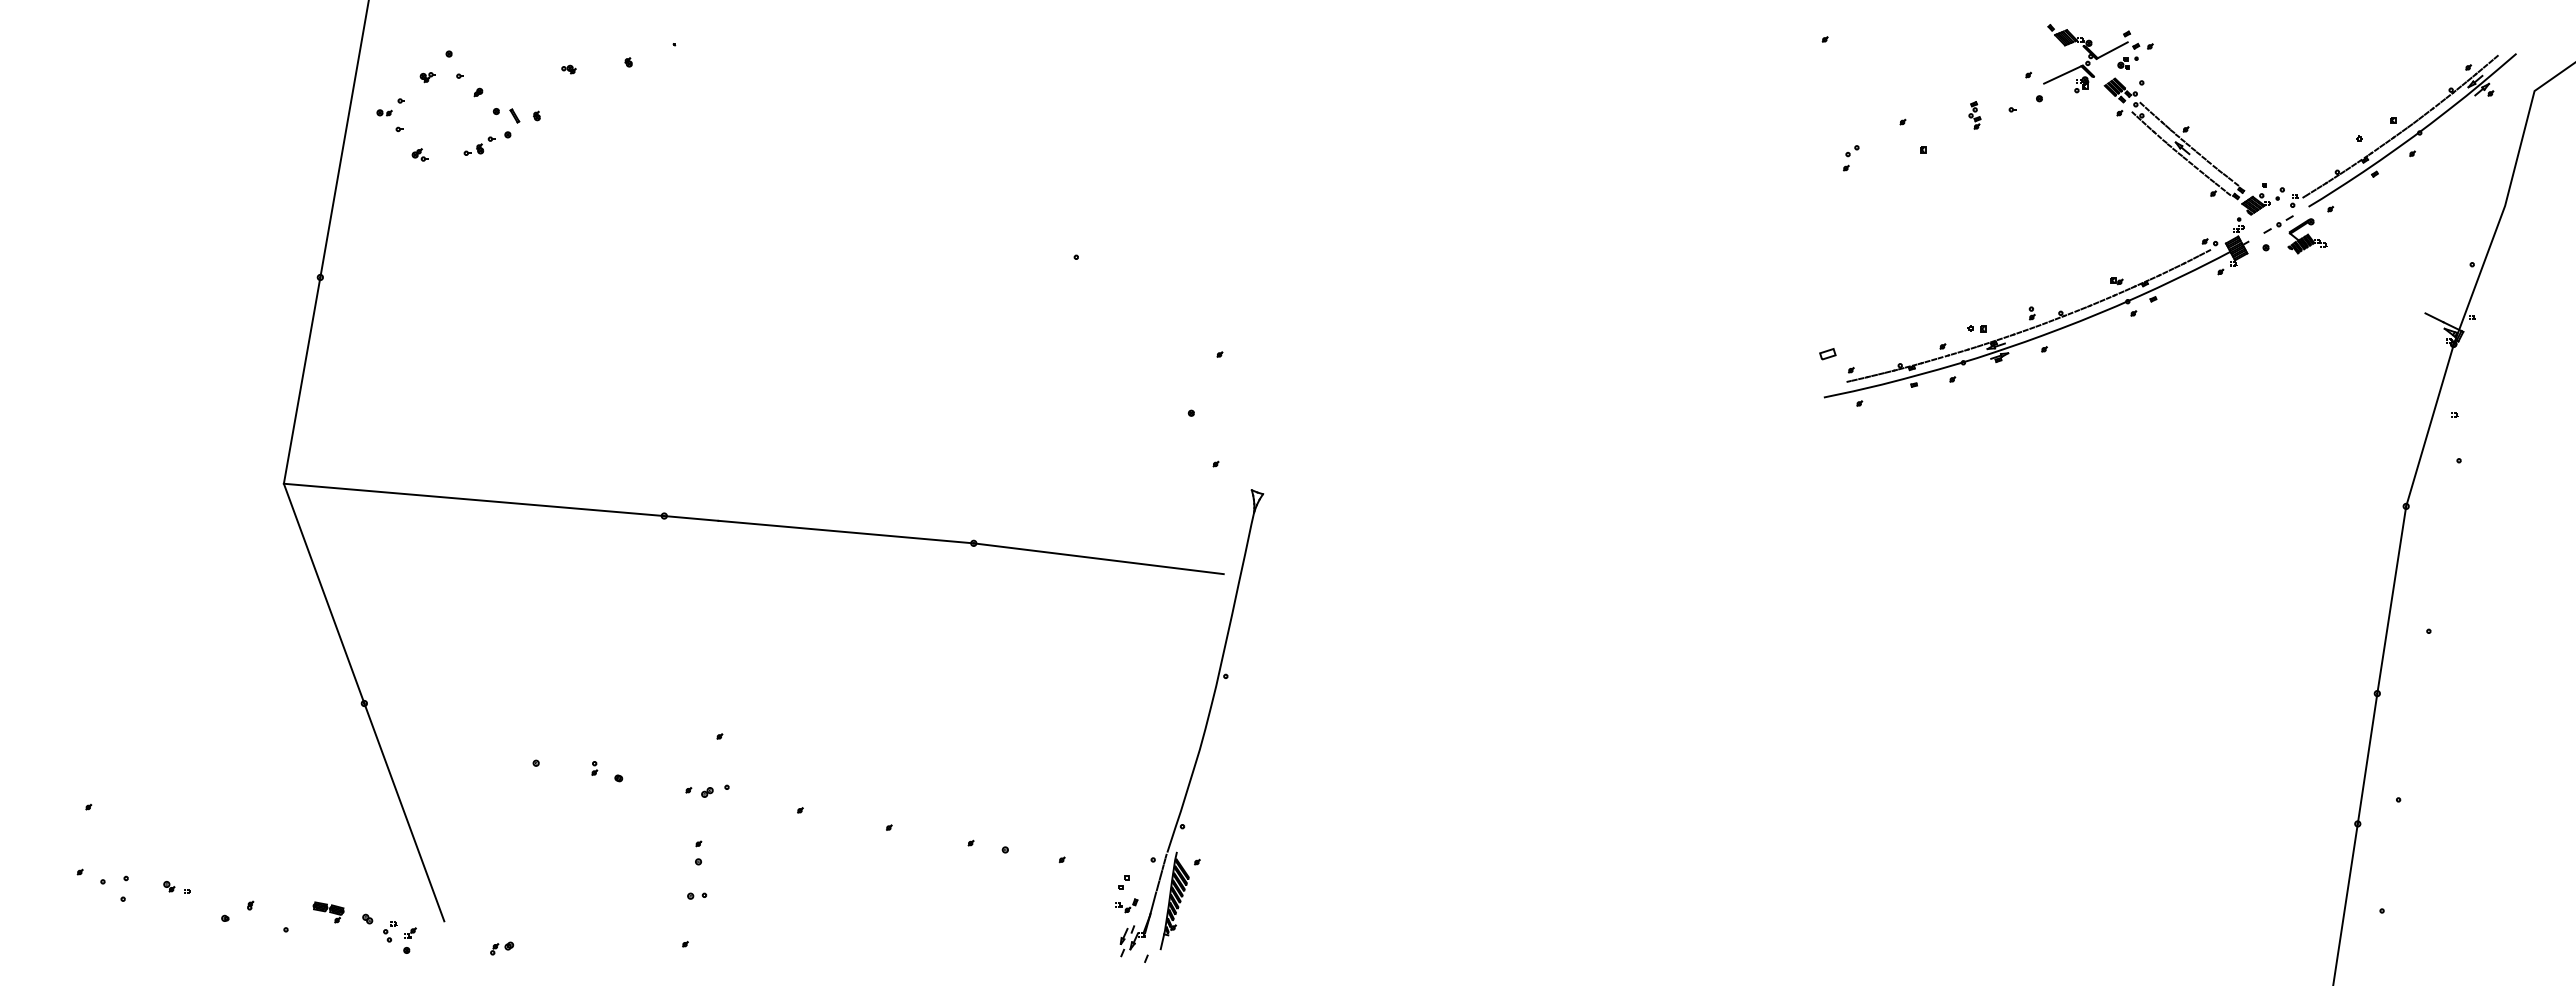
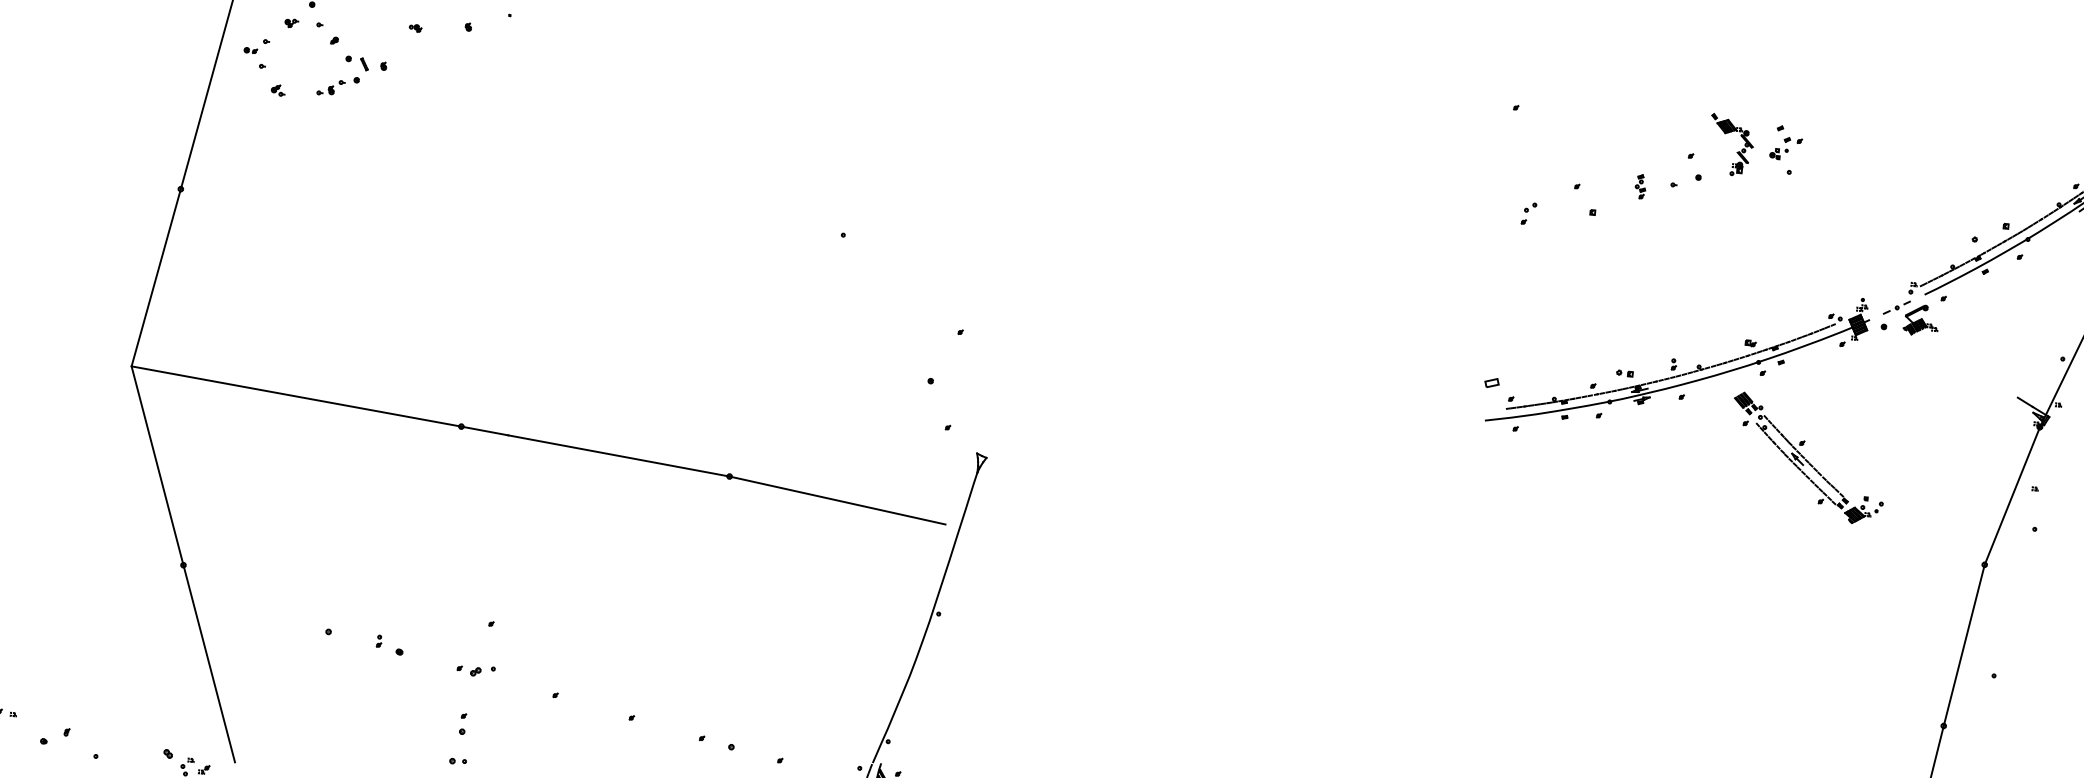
line: (2112, 50) -> (1766, 141), removed
line: (2062, 74) -> (1720, 158), removed
part: (2193, 146) -> (1807, 458), moved
part: (328, 912) -> (134, 744), removed

